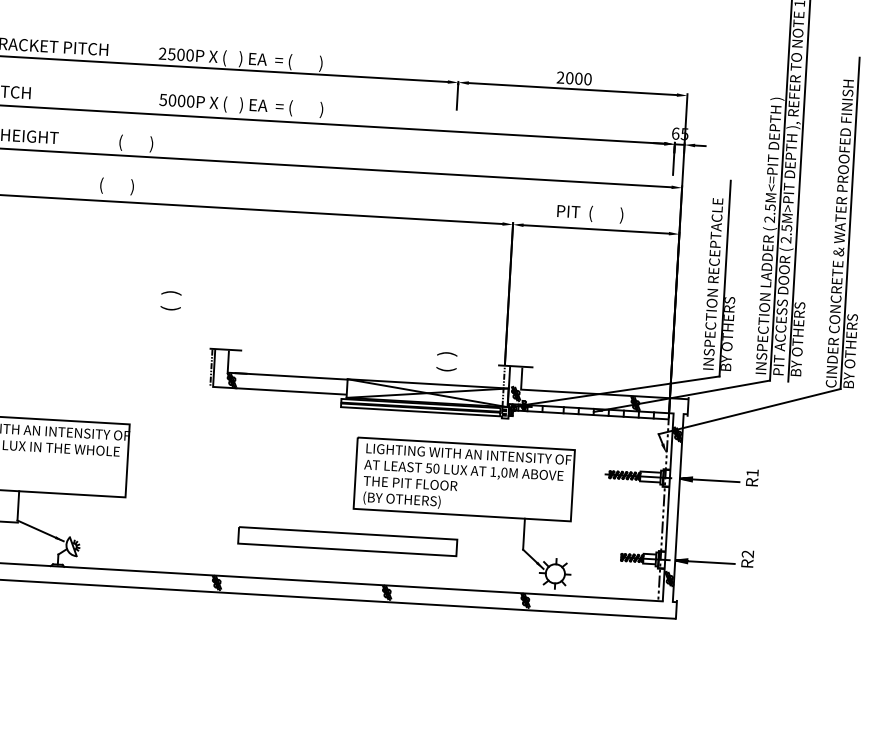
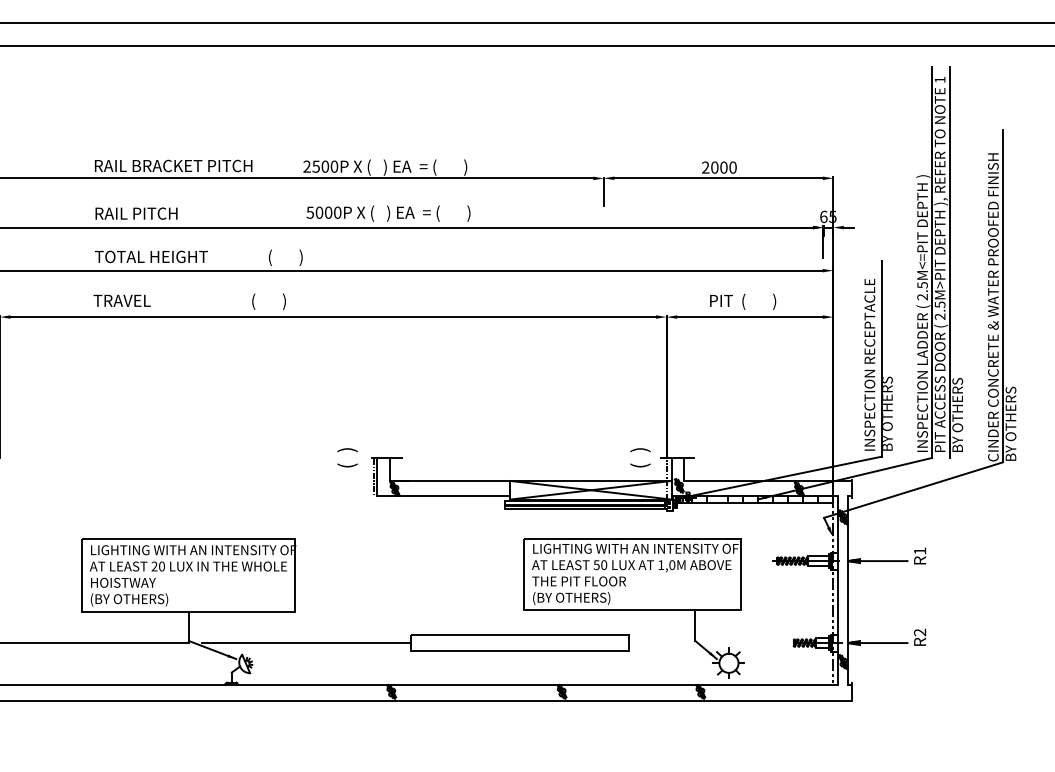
text: (170, 300) -> (347, 457), moved
text: (446, 361) -> (640, 457), moved
line: (134, 529) -> (306, 643), added

